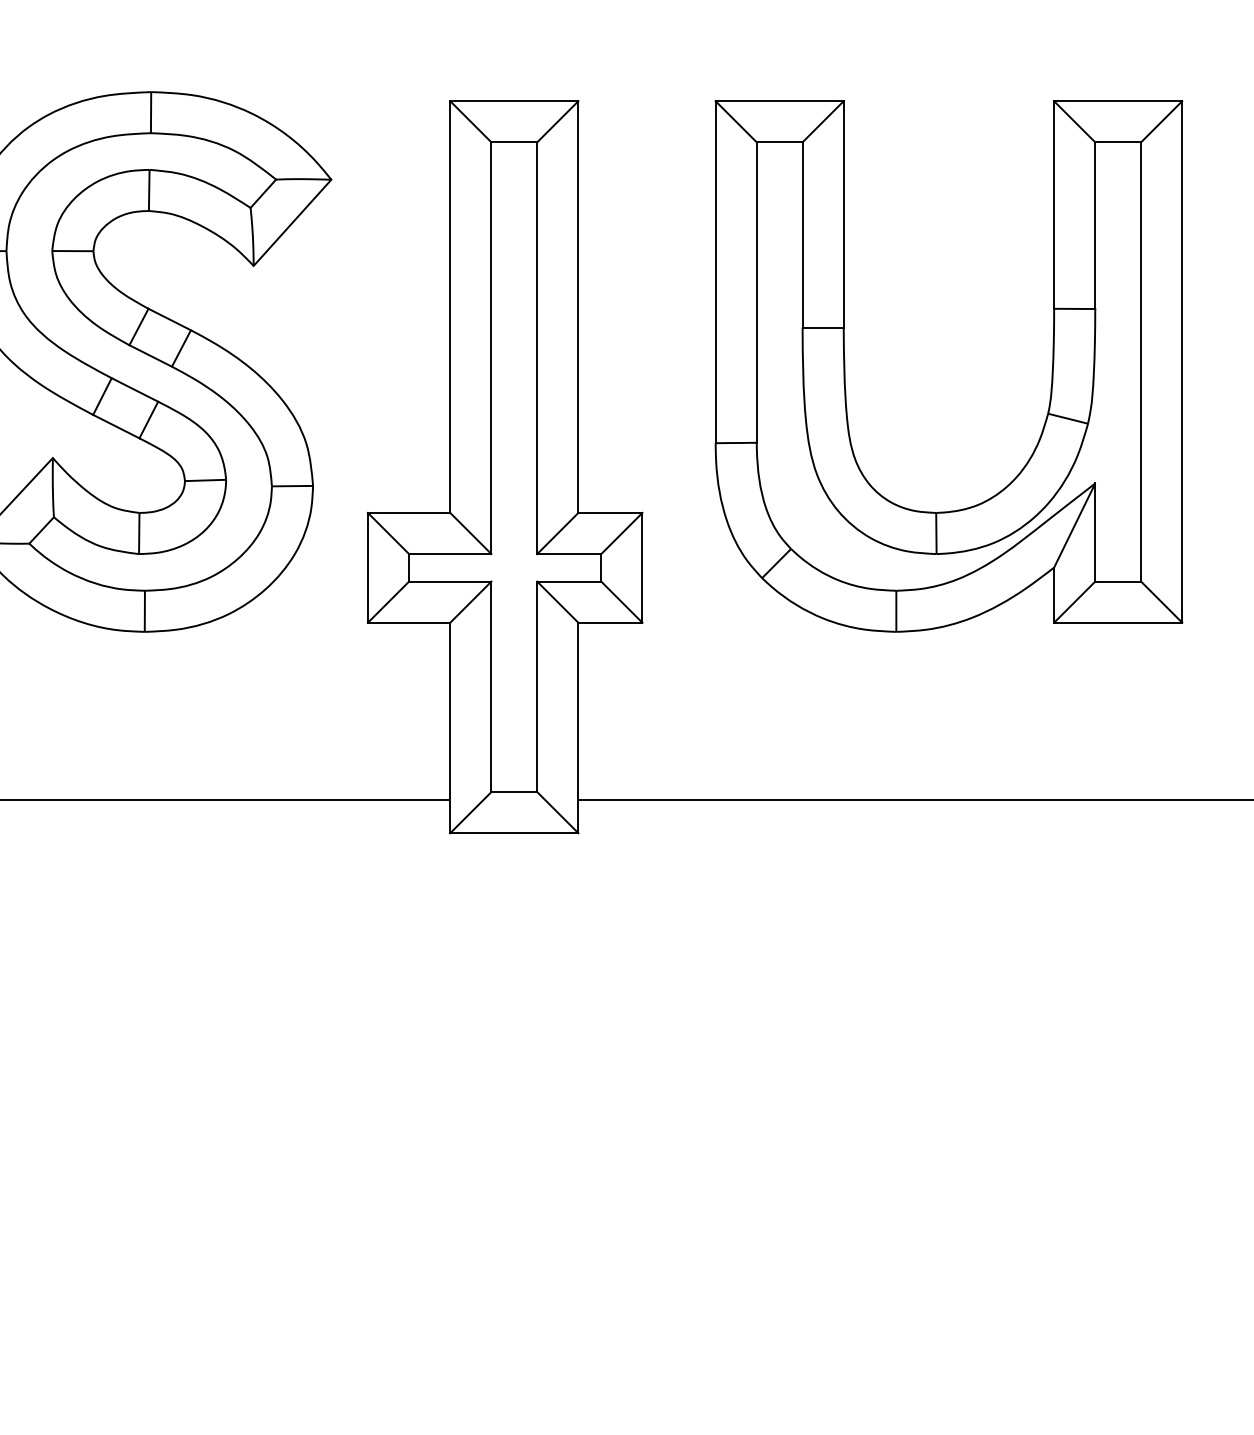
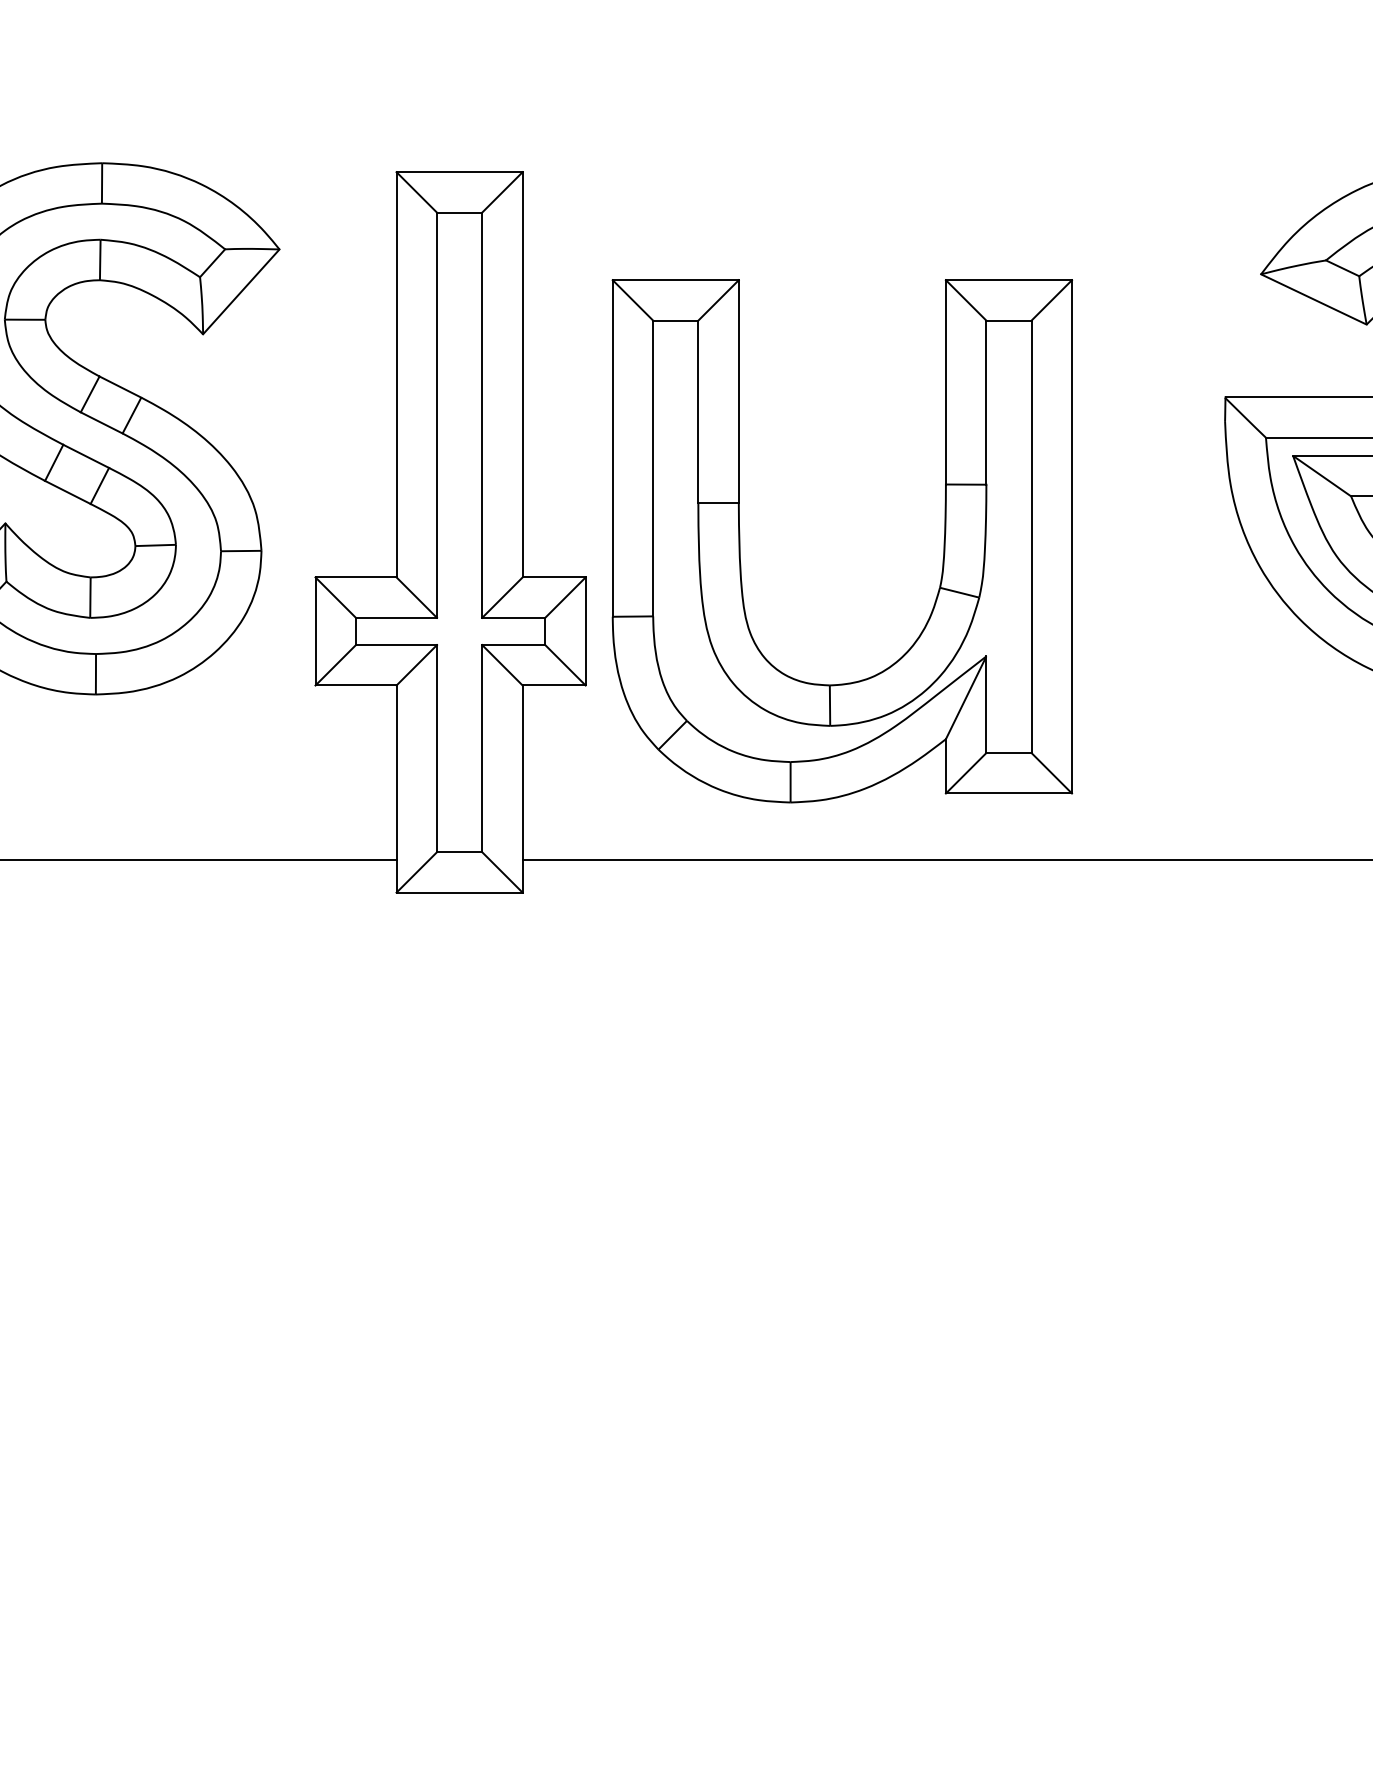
part: (1051, 366) -> (943, 541), moved

